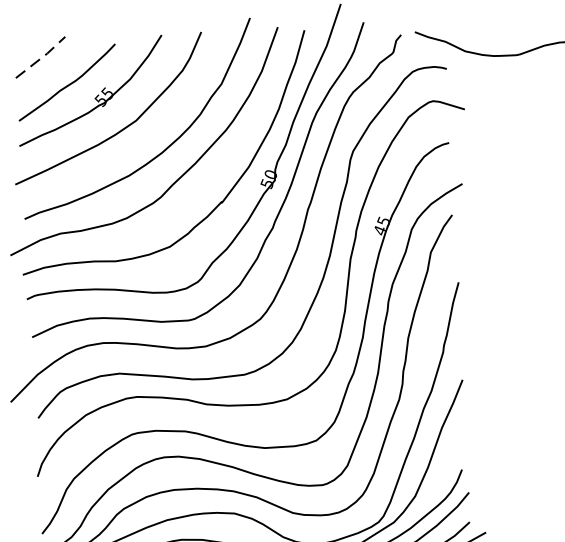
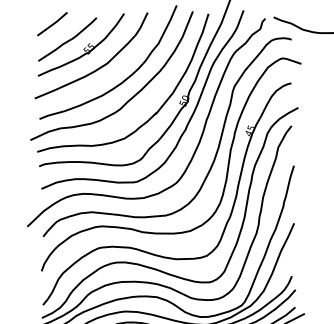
line: (42, 58) -> (53, 24), dashed -> solid

